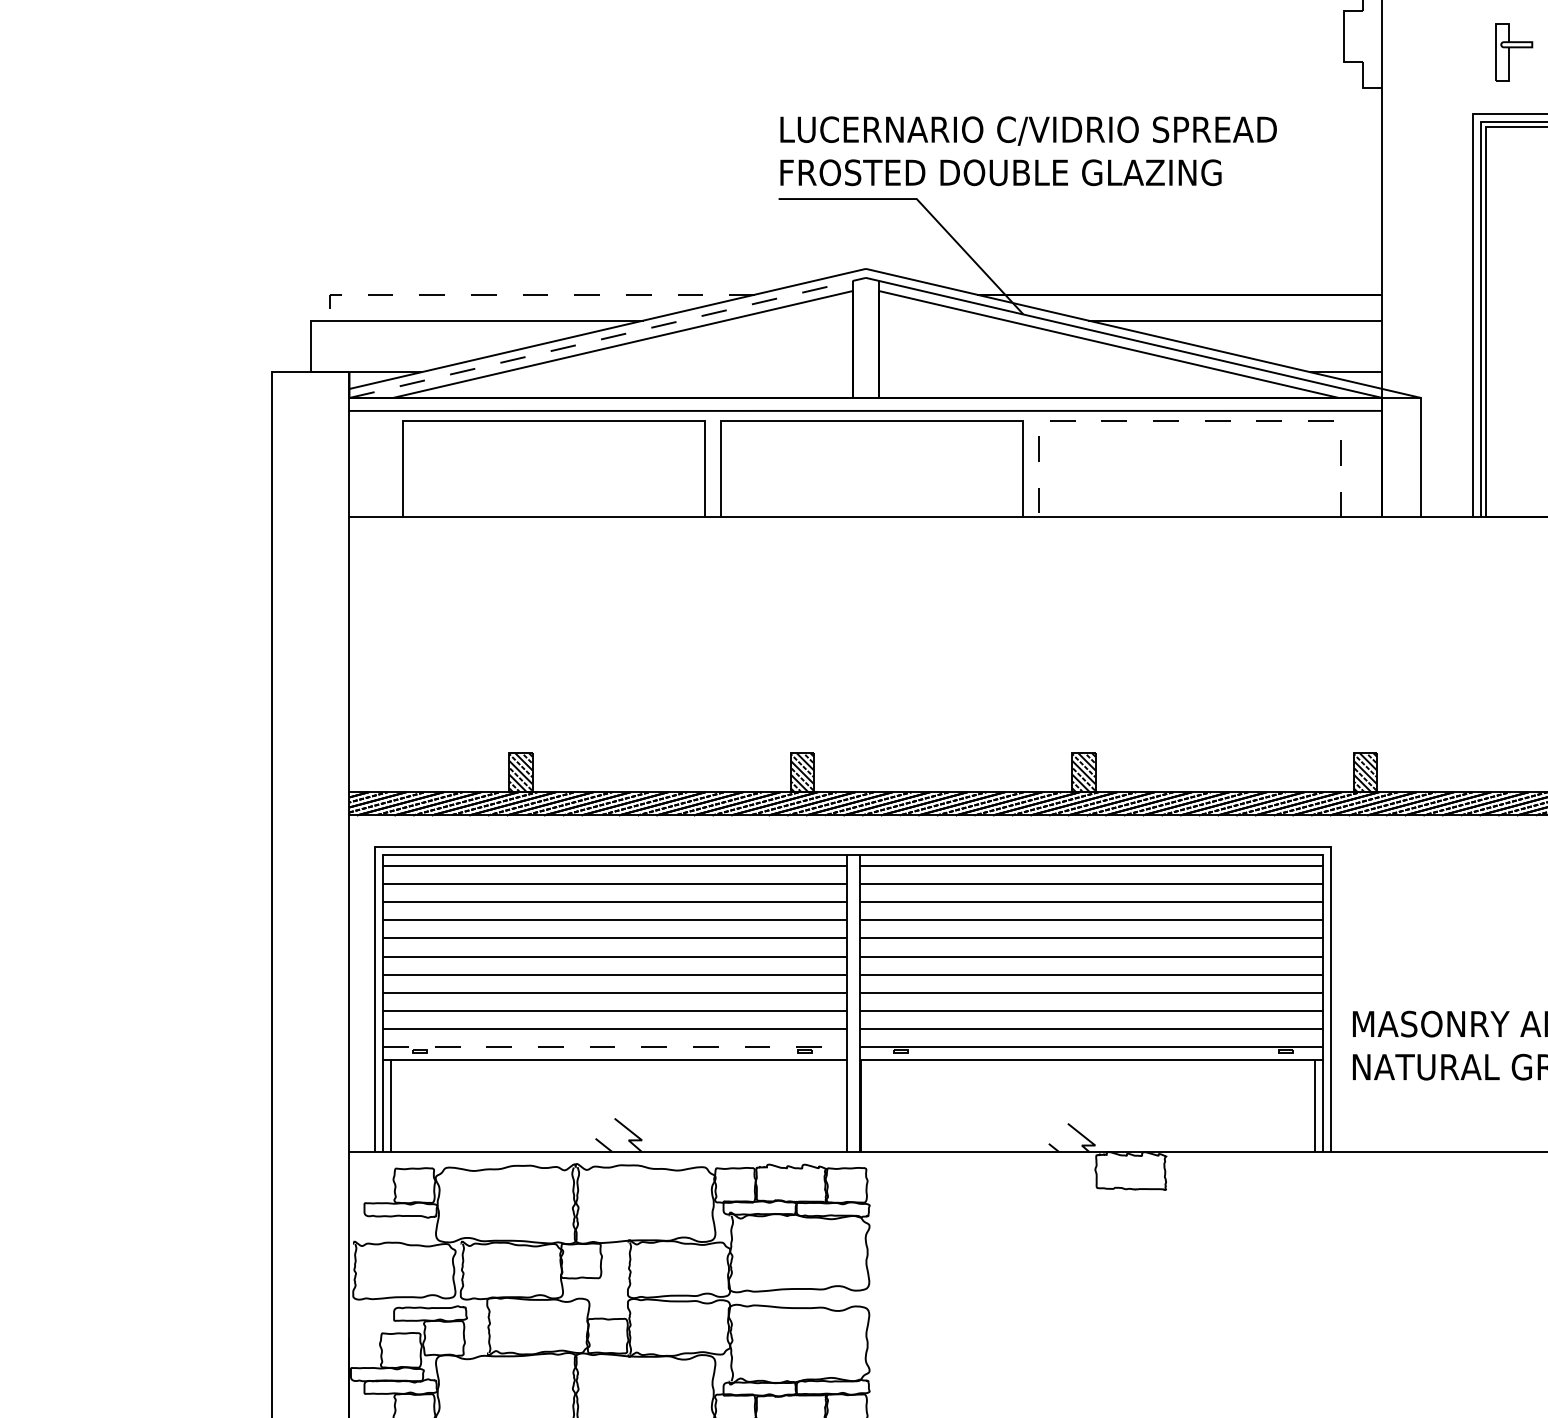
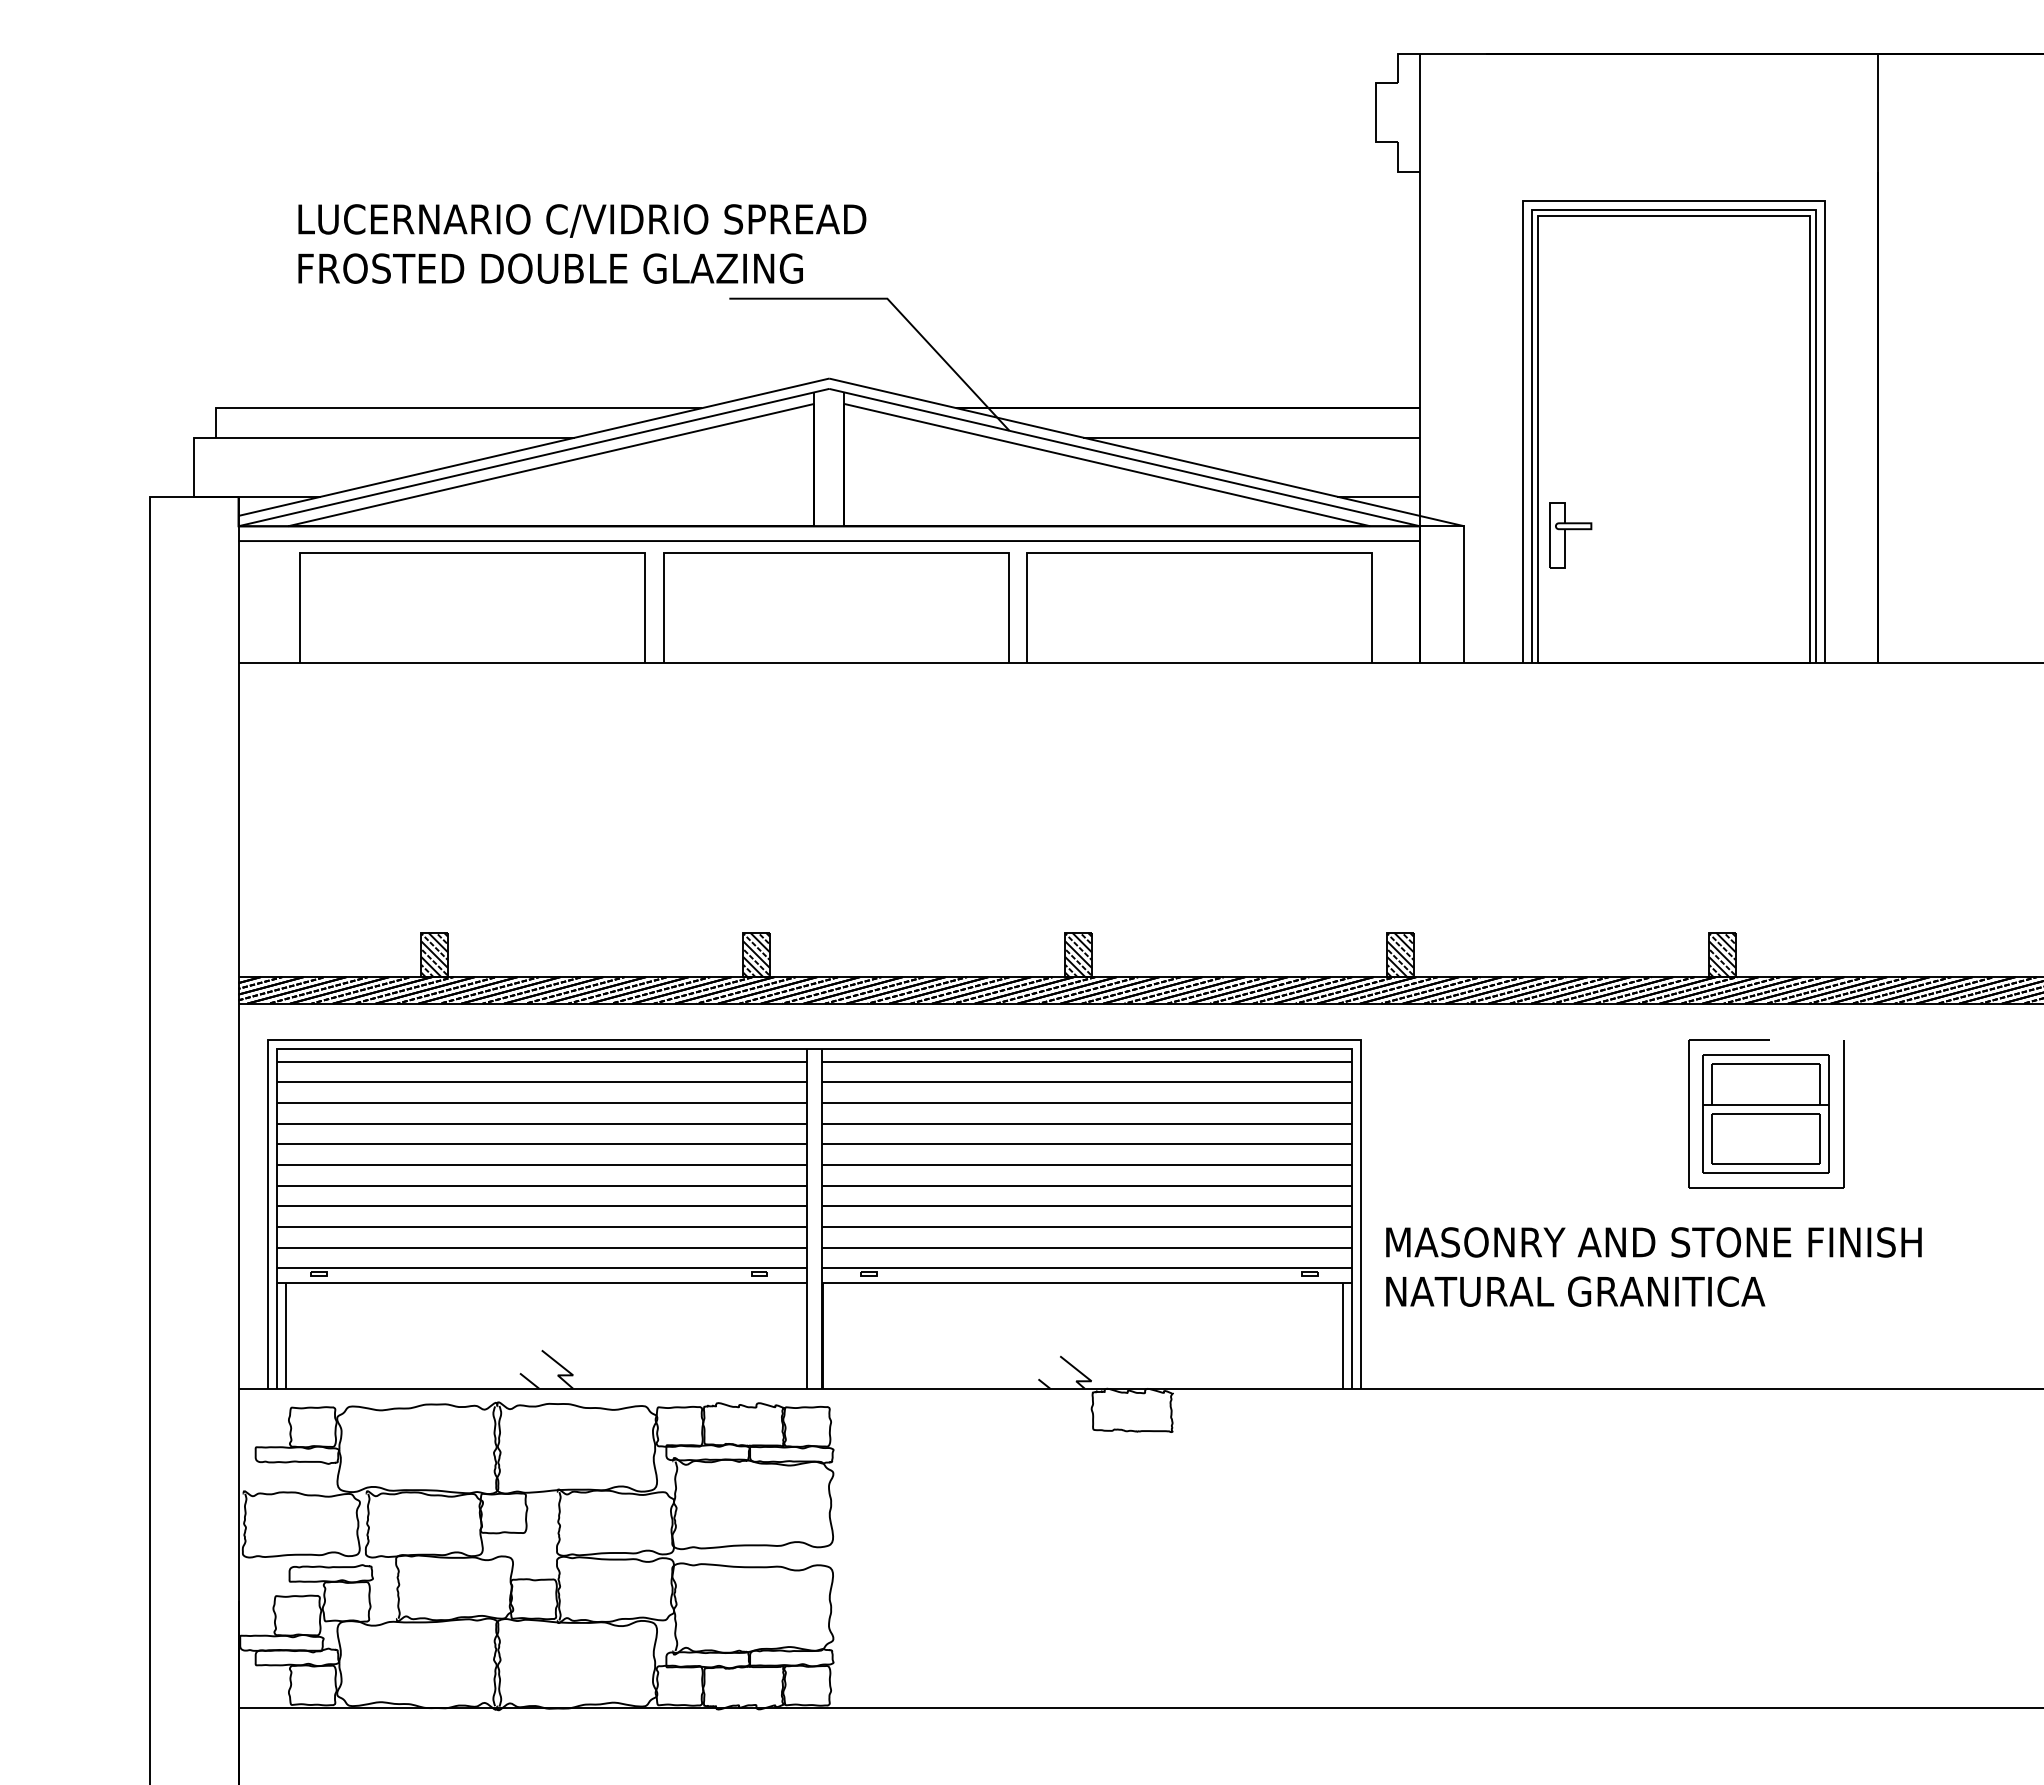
part: (1514, 52) -> (1570, 535), moved
text: (1028, 150) -> (582, 243), moved
line: (528, 295) -> (443, 408), dashed -> solid
line: (608, 337) -> (534, 457), dashed -> solid
line: (1189, 420) -> (1199, 552), dashed -> solid
line: (615, 1046) -> (542, 1268), dashed -> solid

